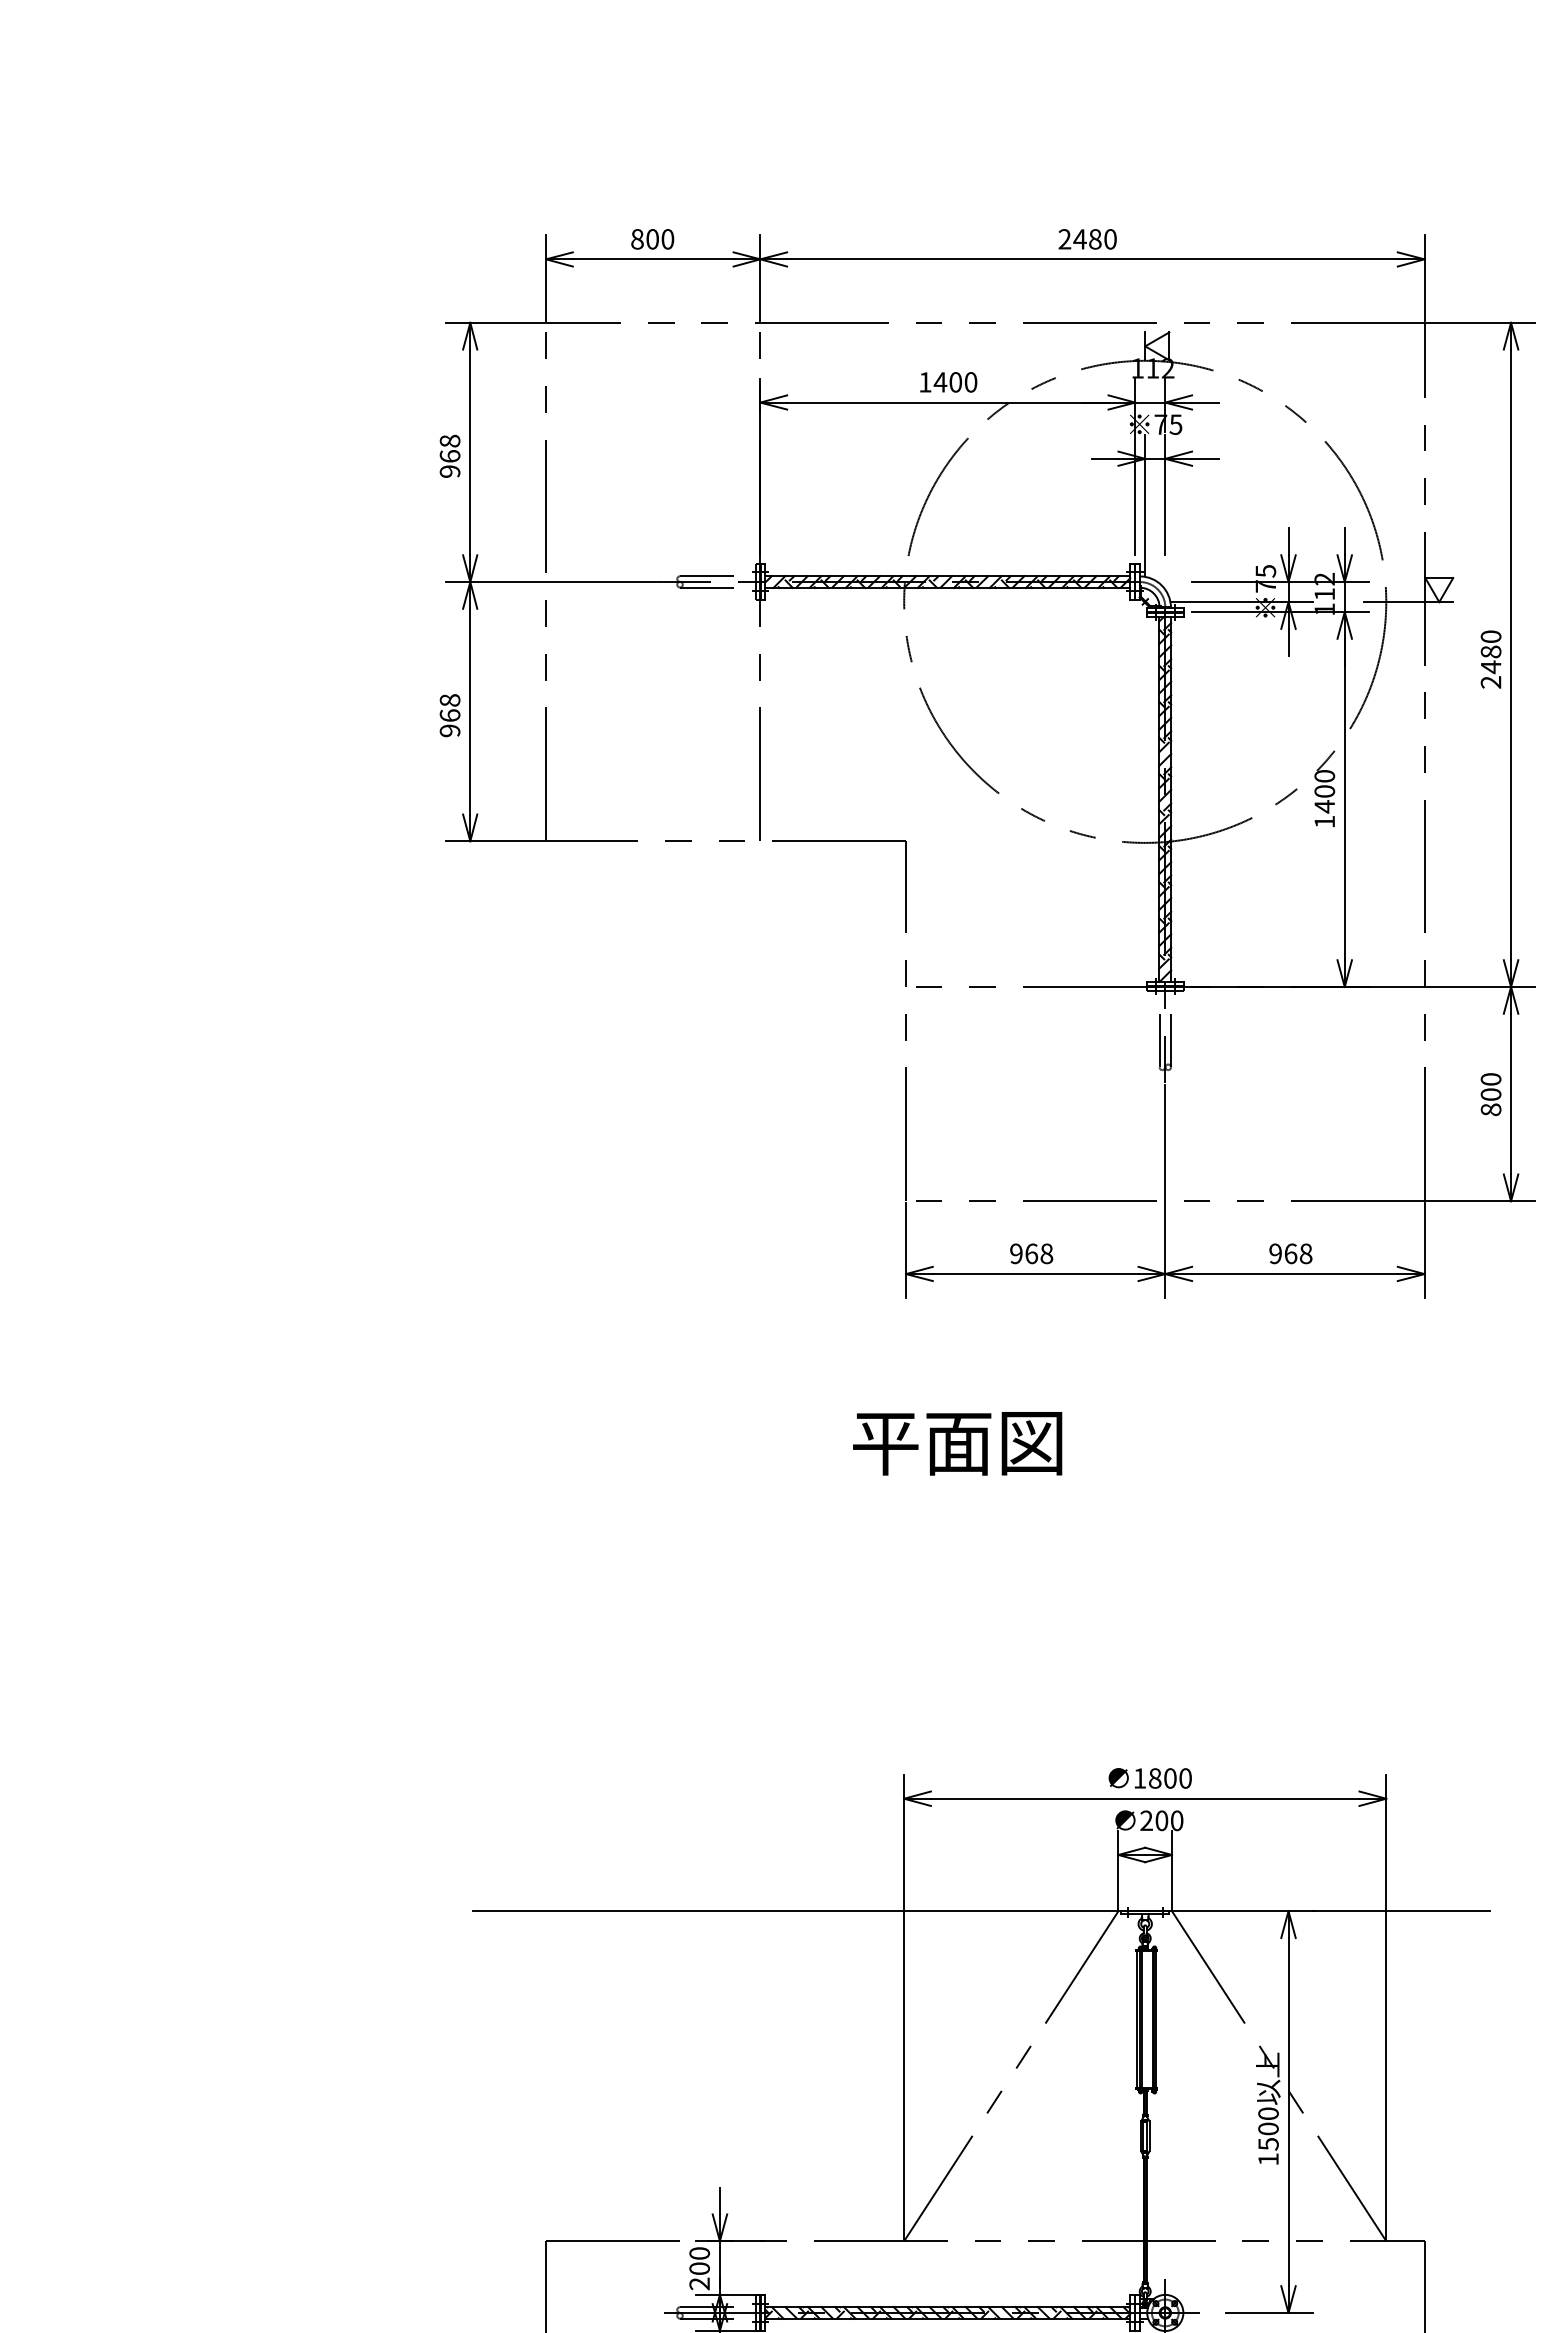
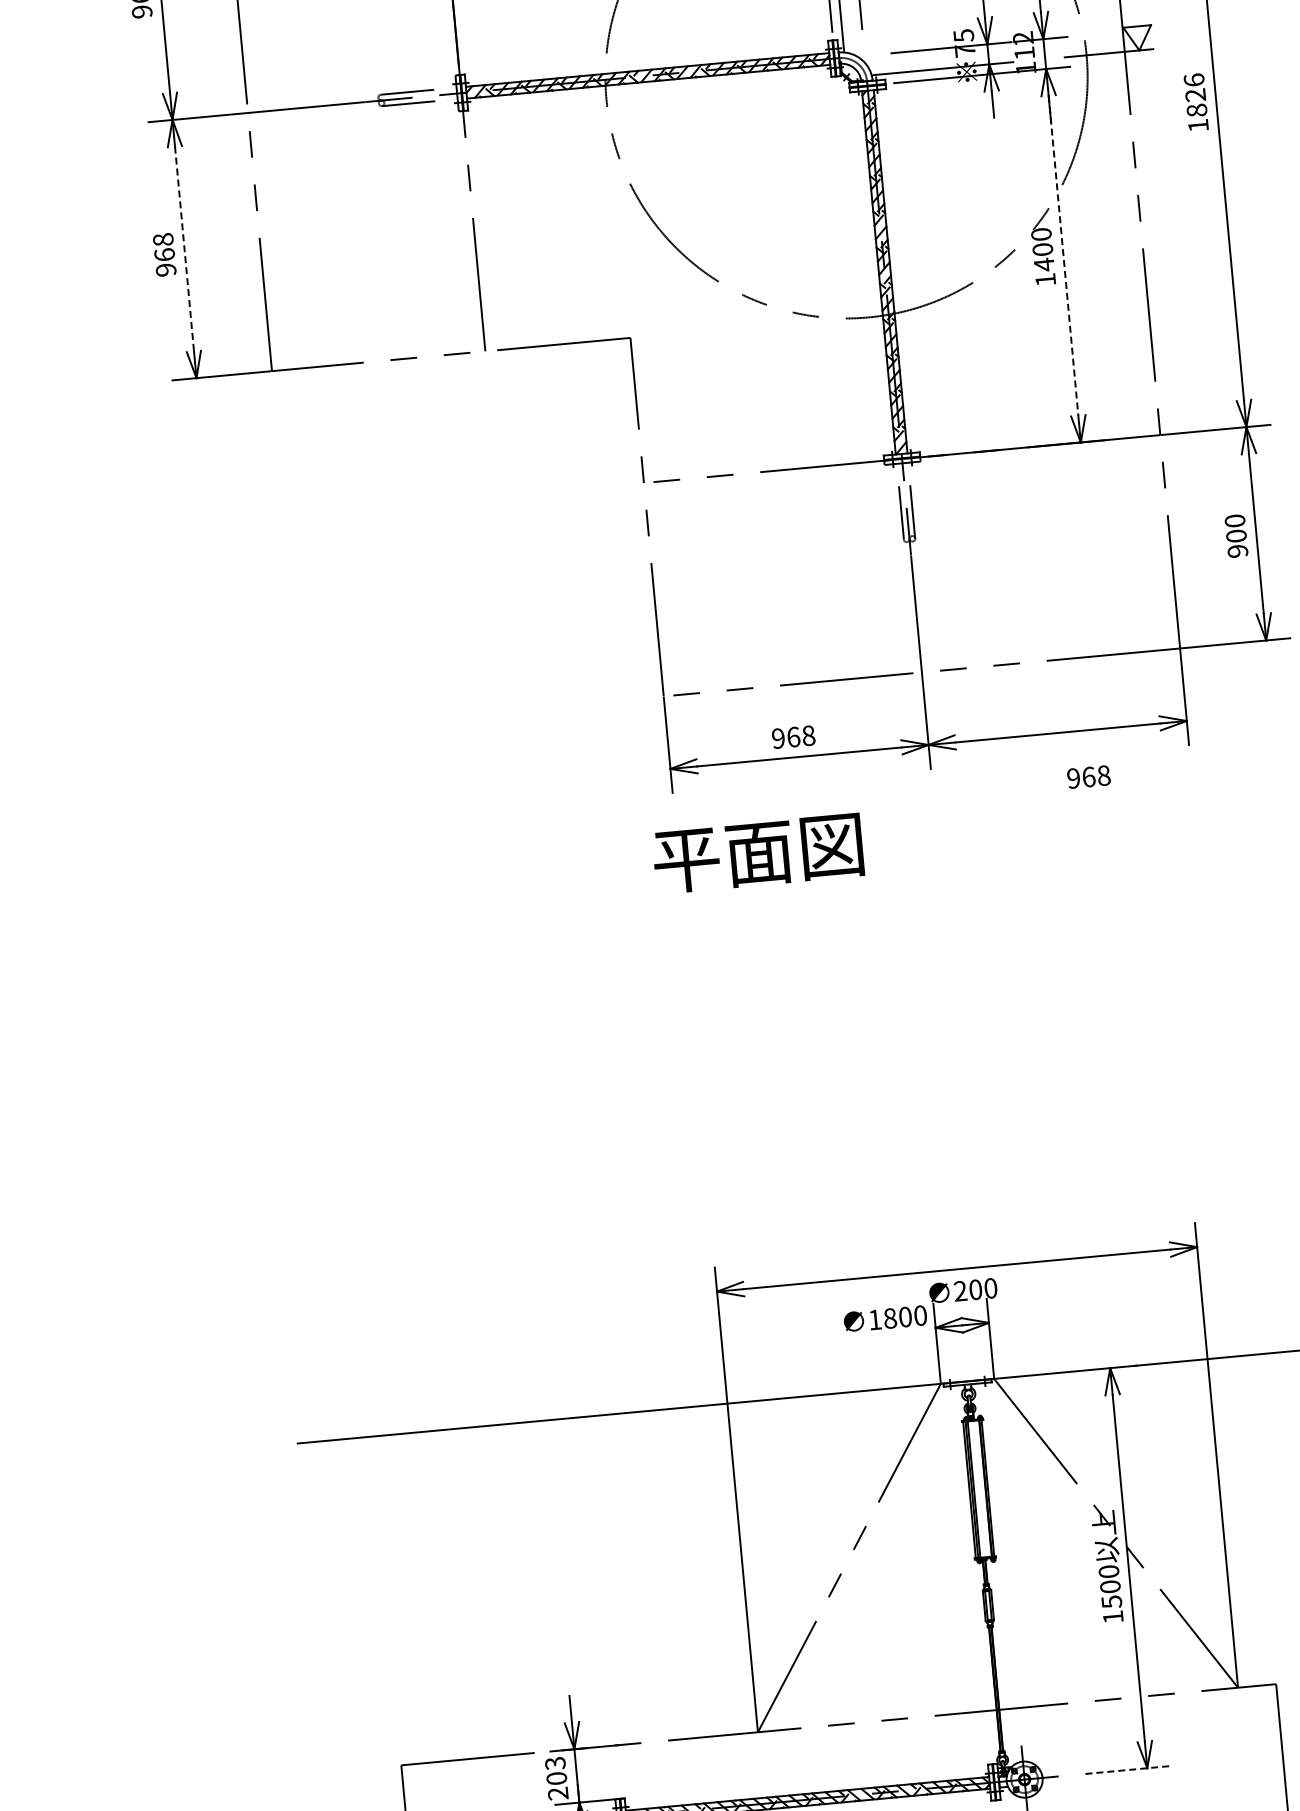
text: (1490, 659) -> (1195, 102), 2480 -> 1826
line: (470, 711) -> (184, 248), solid -> dashed
line: (1344, 799) -> (1063, 255), solid -> dashed
text: (1490, 1109) -> (1237, 551), 800 -> 900
text: (1290, 1253) -> (1088, 776), moved
text: (957, 1443) -> (758, 853), moved
text: (1149, 1778) -> (884, 1319), moved
text: (699, 2253) -> (555, 1763), 200 -> 203
line: (1269, 2312) -> (1128, 1769), solid -> dashed

